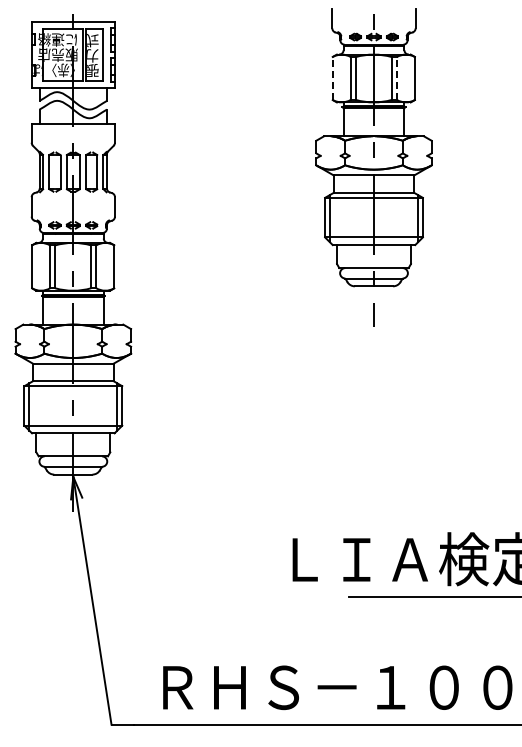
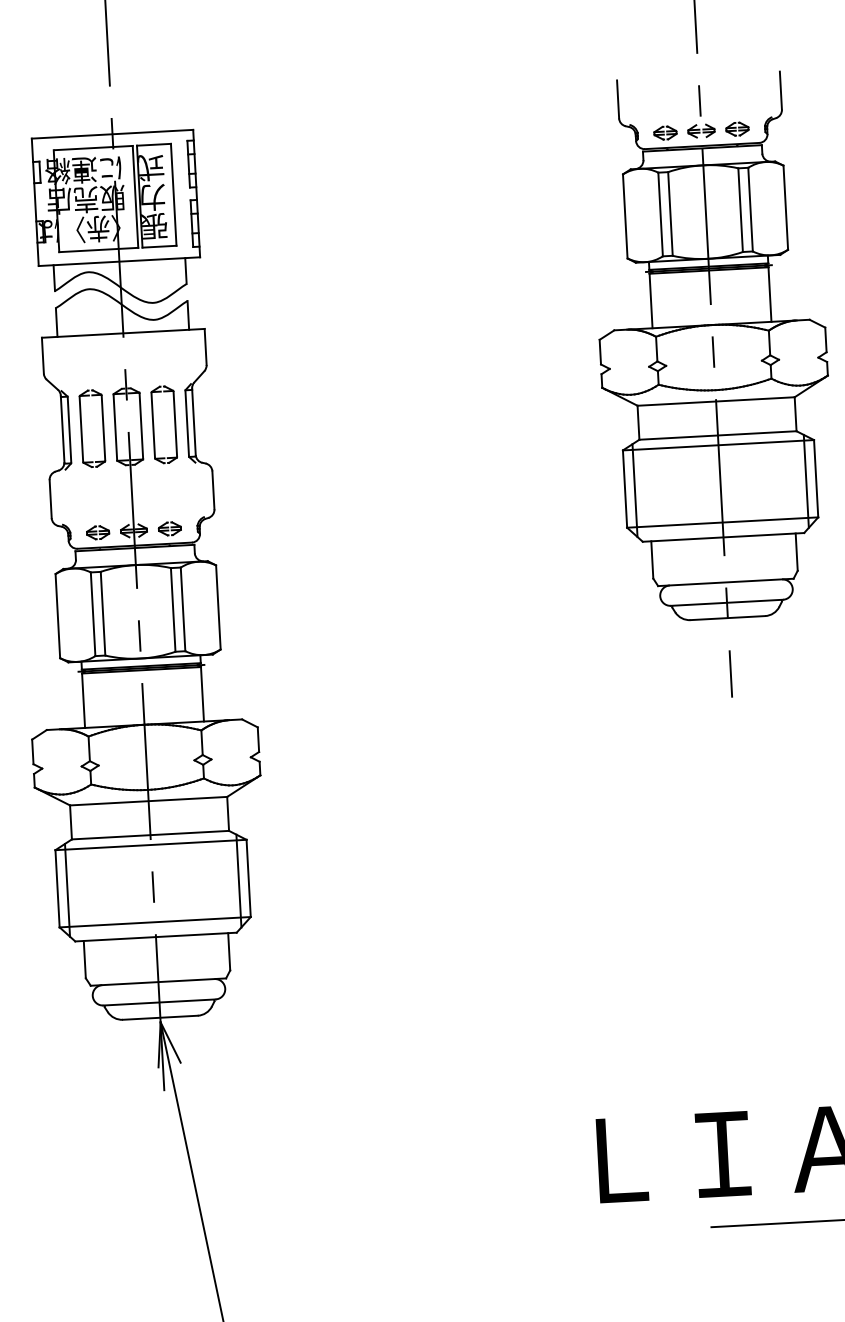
line: (332, 78) -> (624, 216), dashed -> solid
line: (396, 78) -> (749, 209), dashed -> solid

